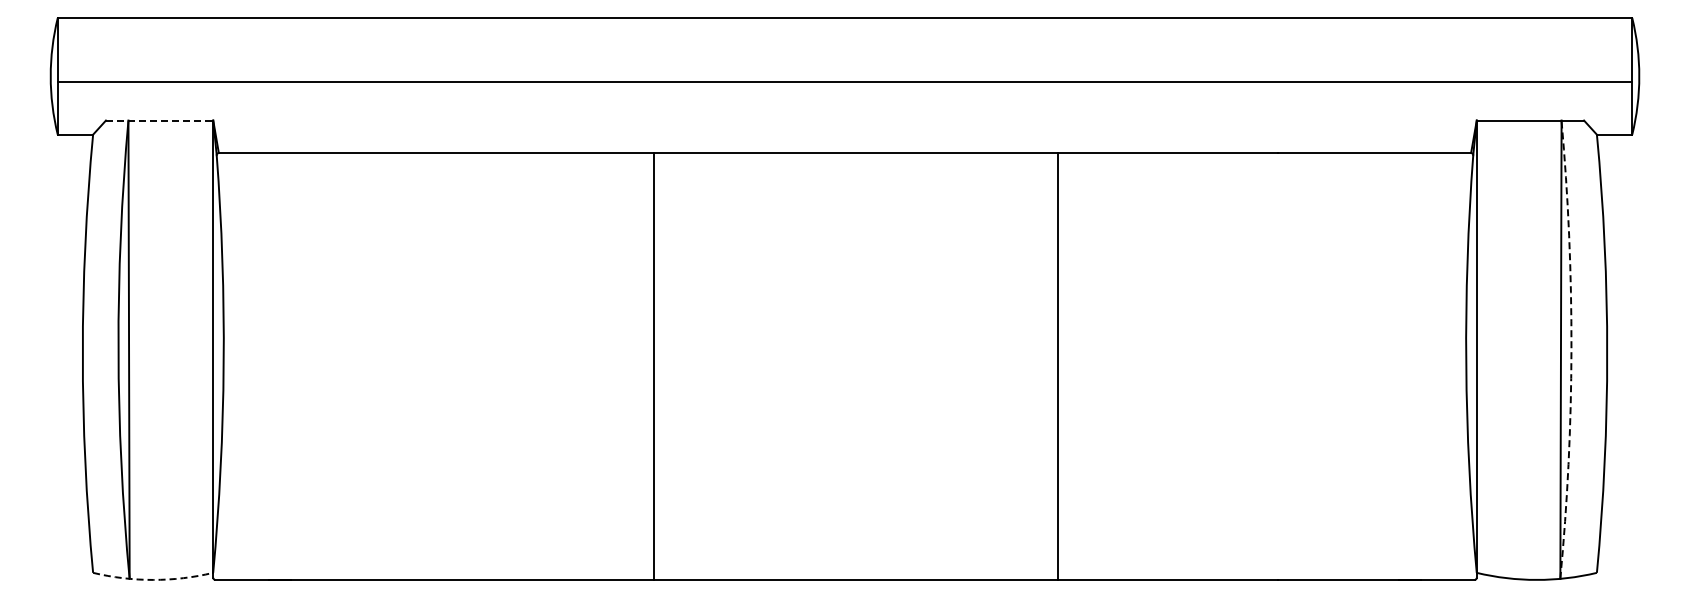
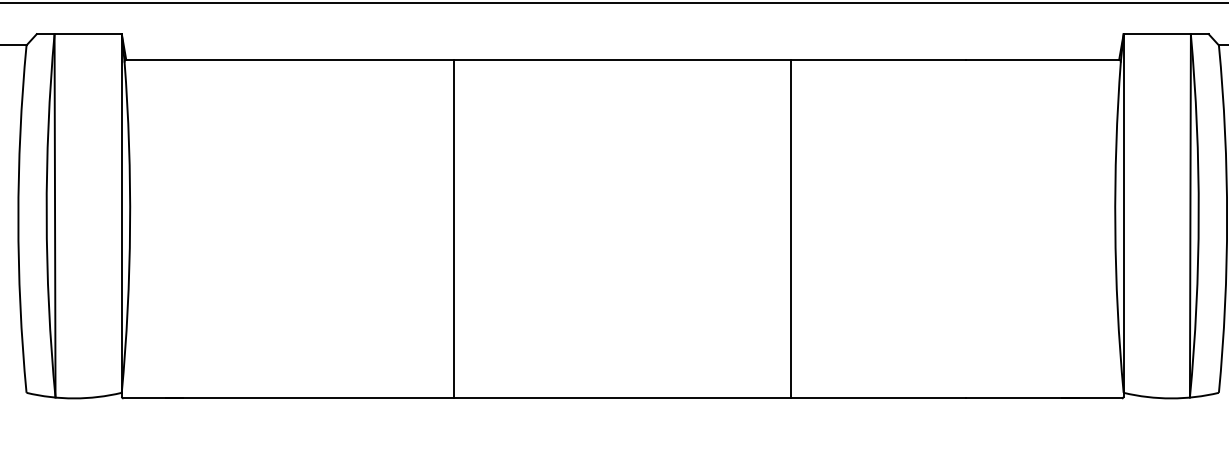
line: (159, 120) -> (79, 34), dashed -> solid
arc: (1571, 349) -> (1198, 215), dashed -> solid
line: (654, 366) -> (454, 229), moved
arc: (153, 579) -> (74, 398), dashed -> solid

